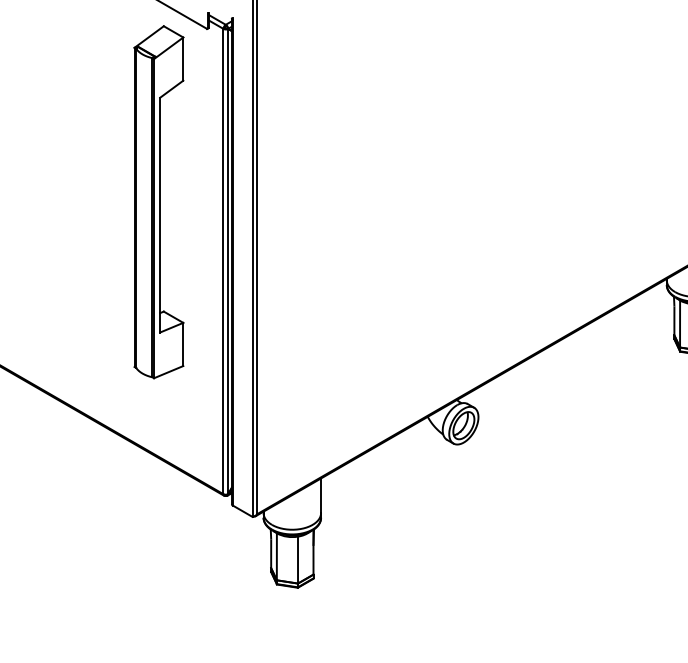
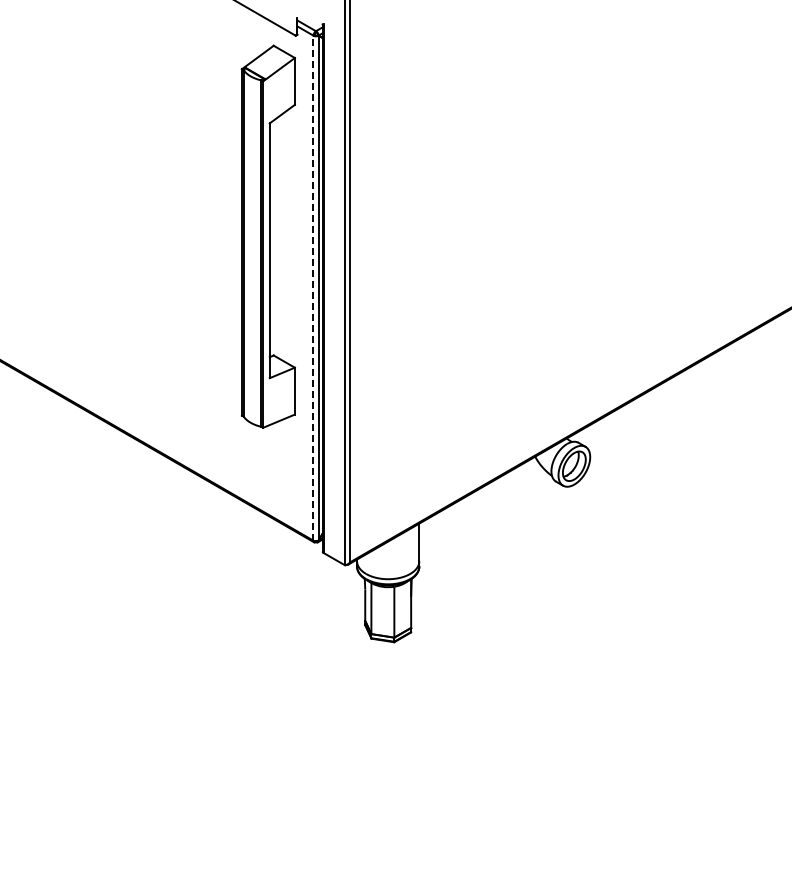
part: (158, 201) -> (267, 236), moved
line: (223, 261) -> (313, 288), solid -> dashed

